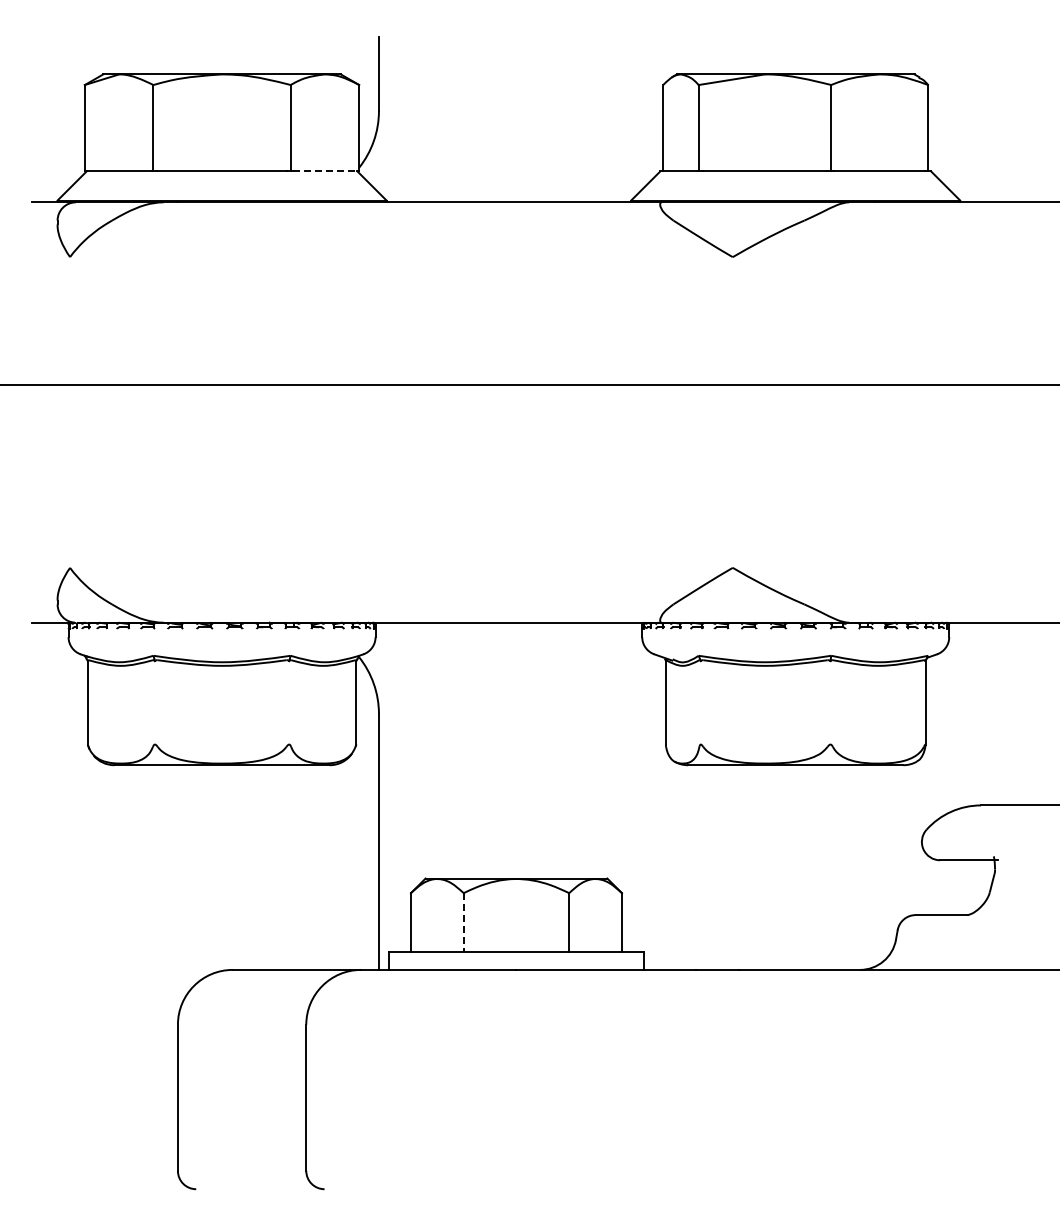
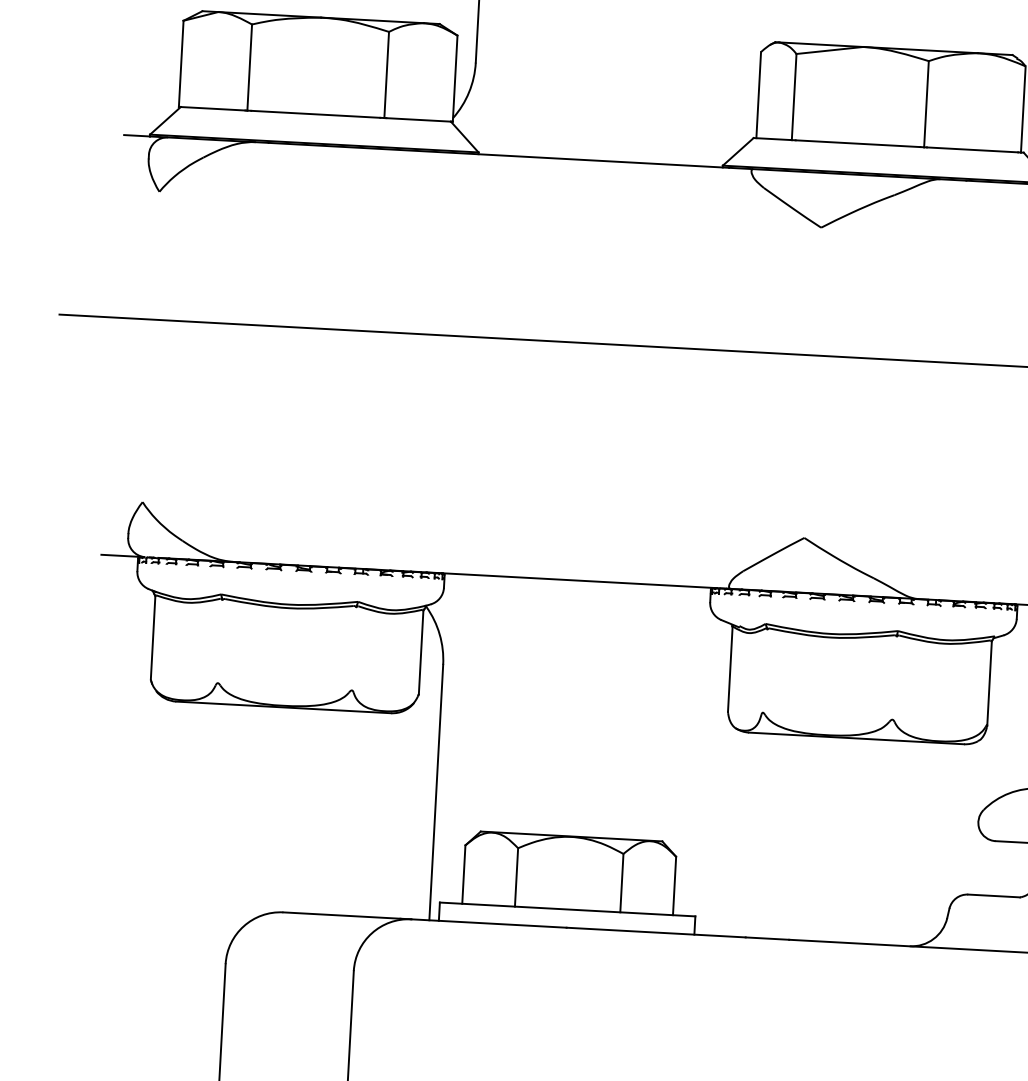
line: (325, 171) -> (419, 120), dashed -> solid
line: (463, 922) -> (516, 877), dashed -> solid

